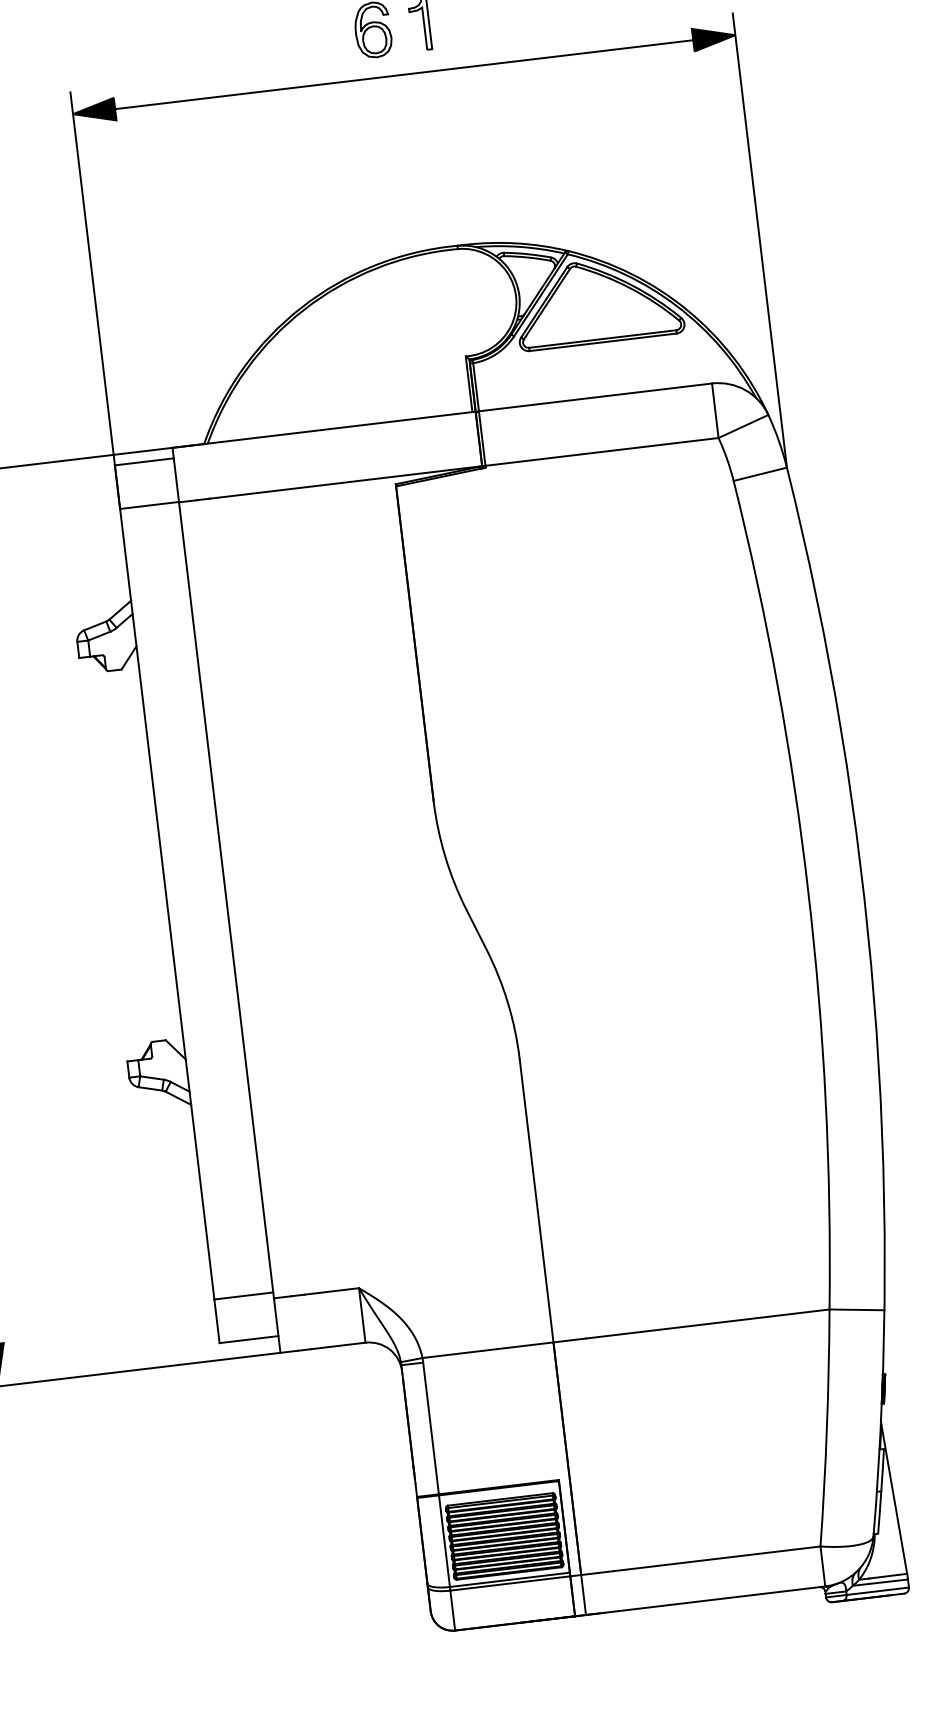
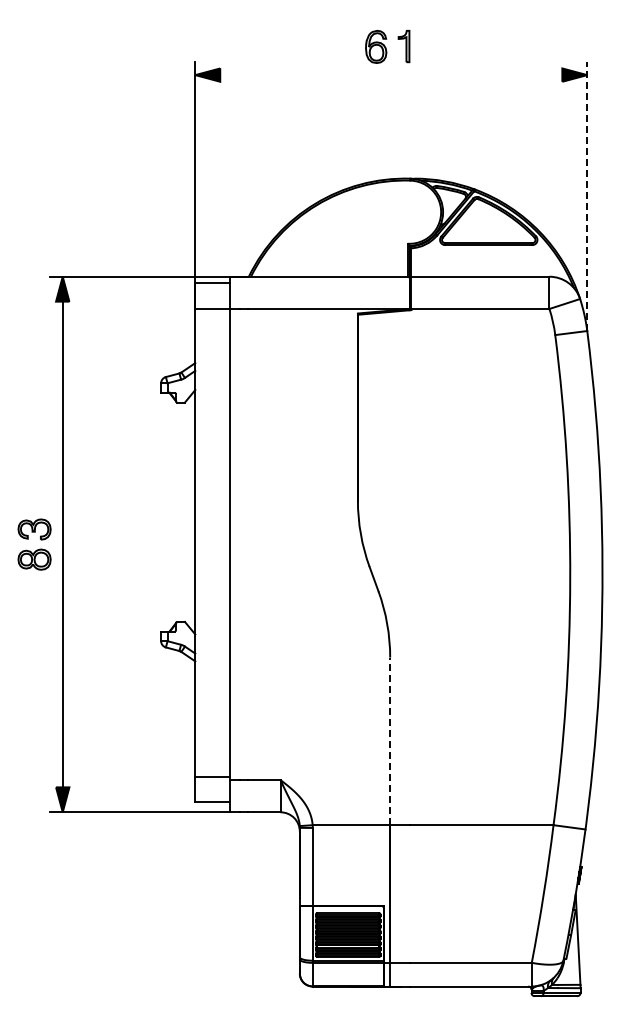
line: (404, 75) -> (391, 75), removed
line: (760, 240) -> (587, 196), solid -> dashed
line: (537, 1200) -> (390, 741), solid -> dashed

